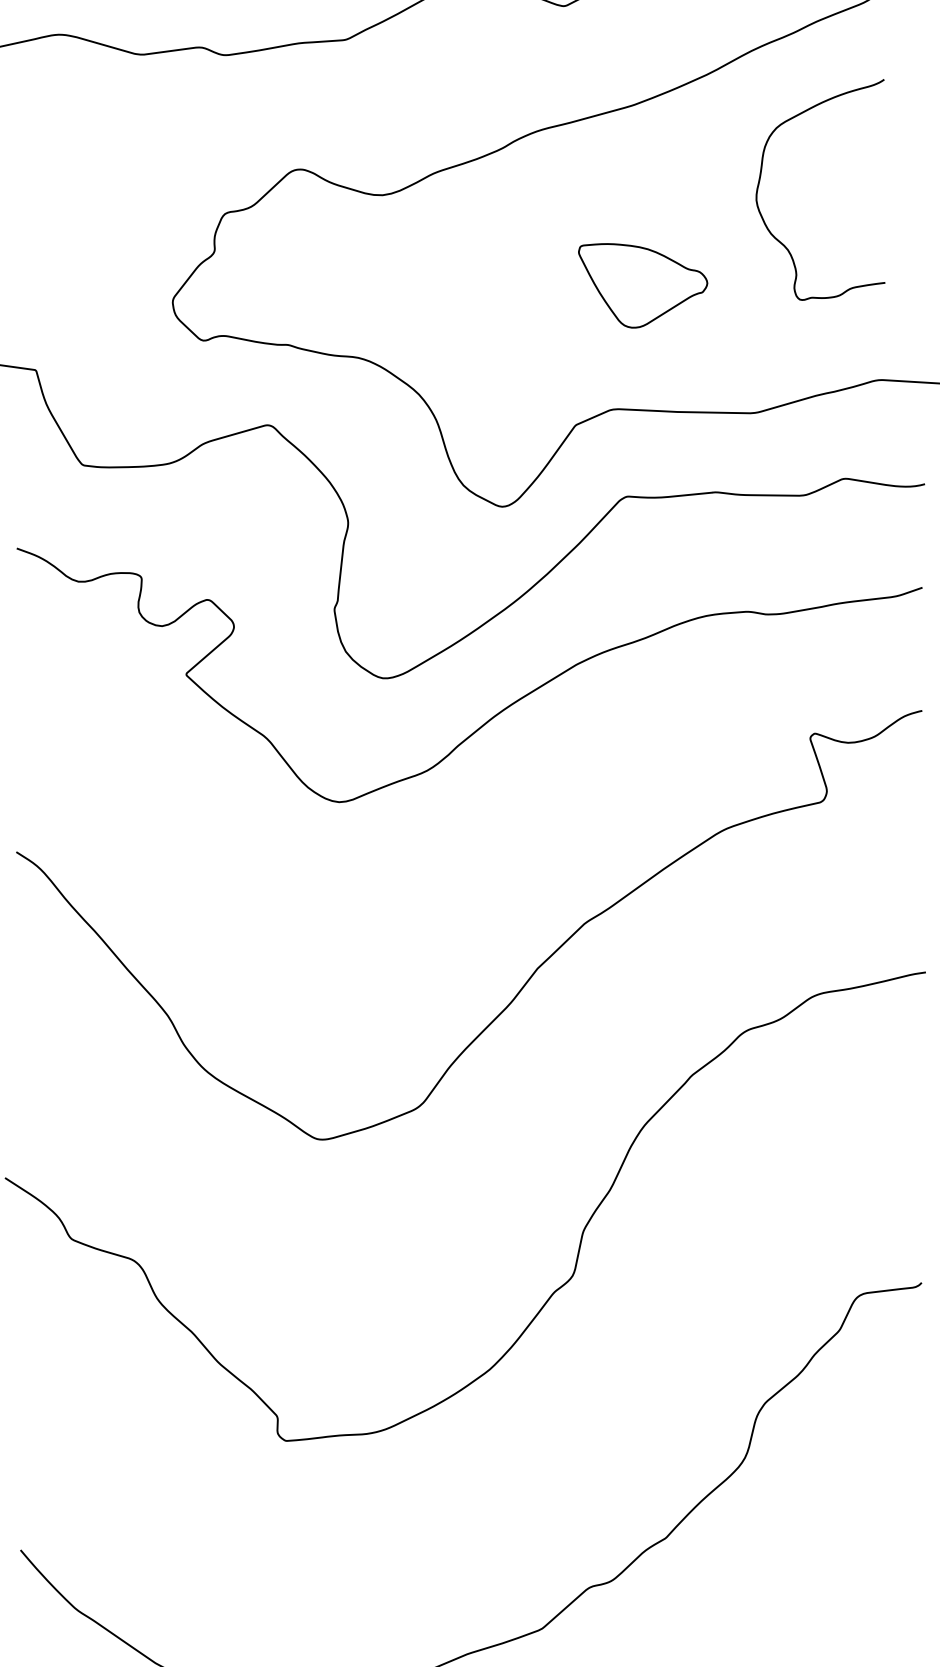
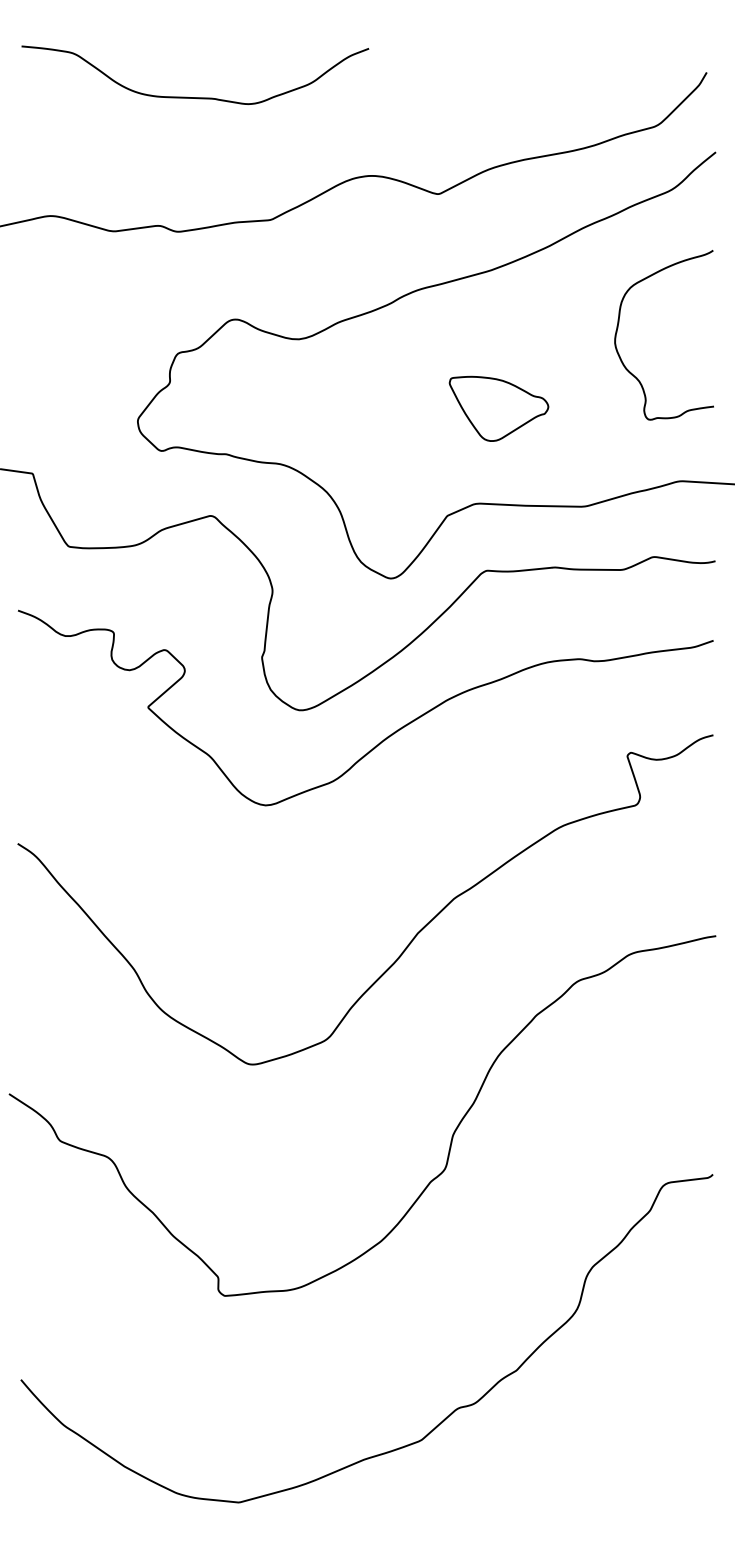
curve: (760, 181) -> (618, 328), moved

